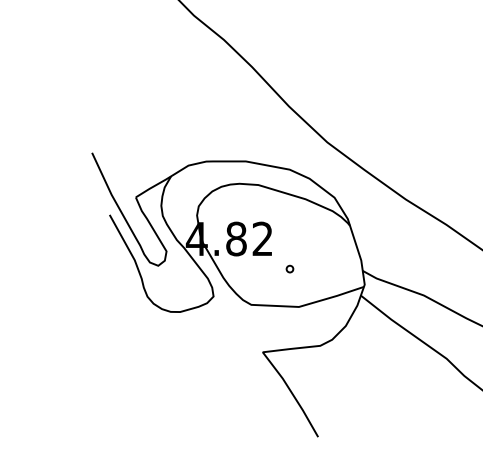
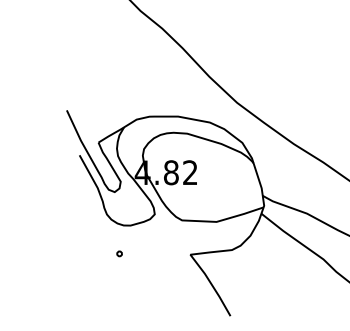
part: (289, 268) -> (119, 253), moved

